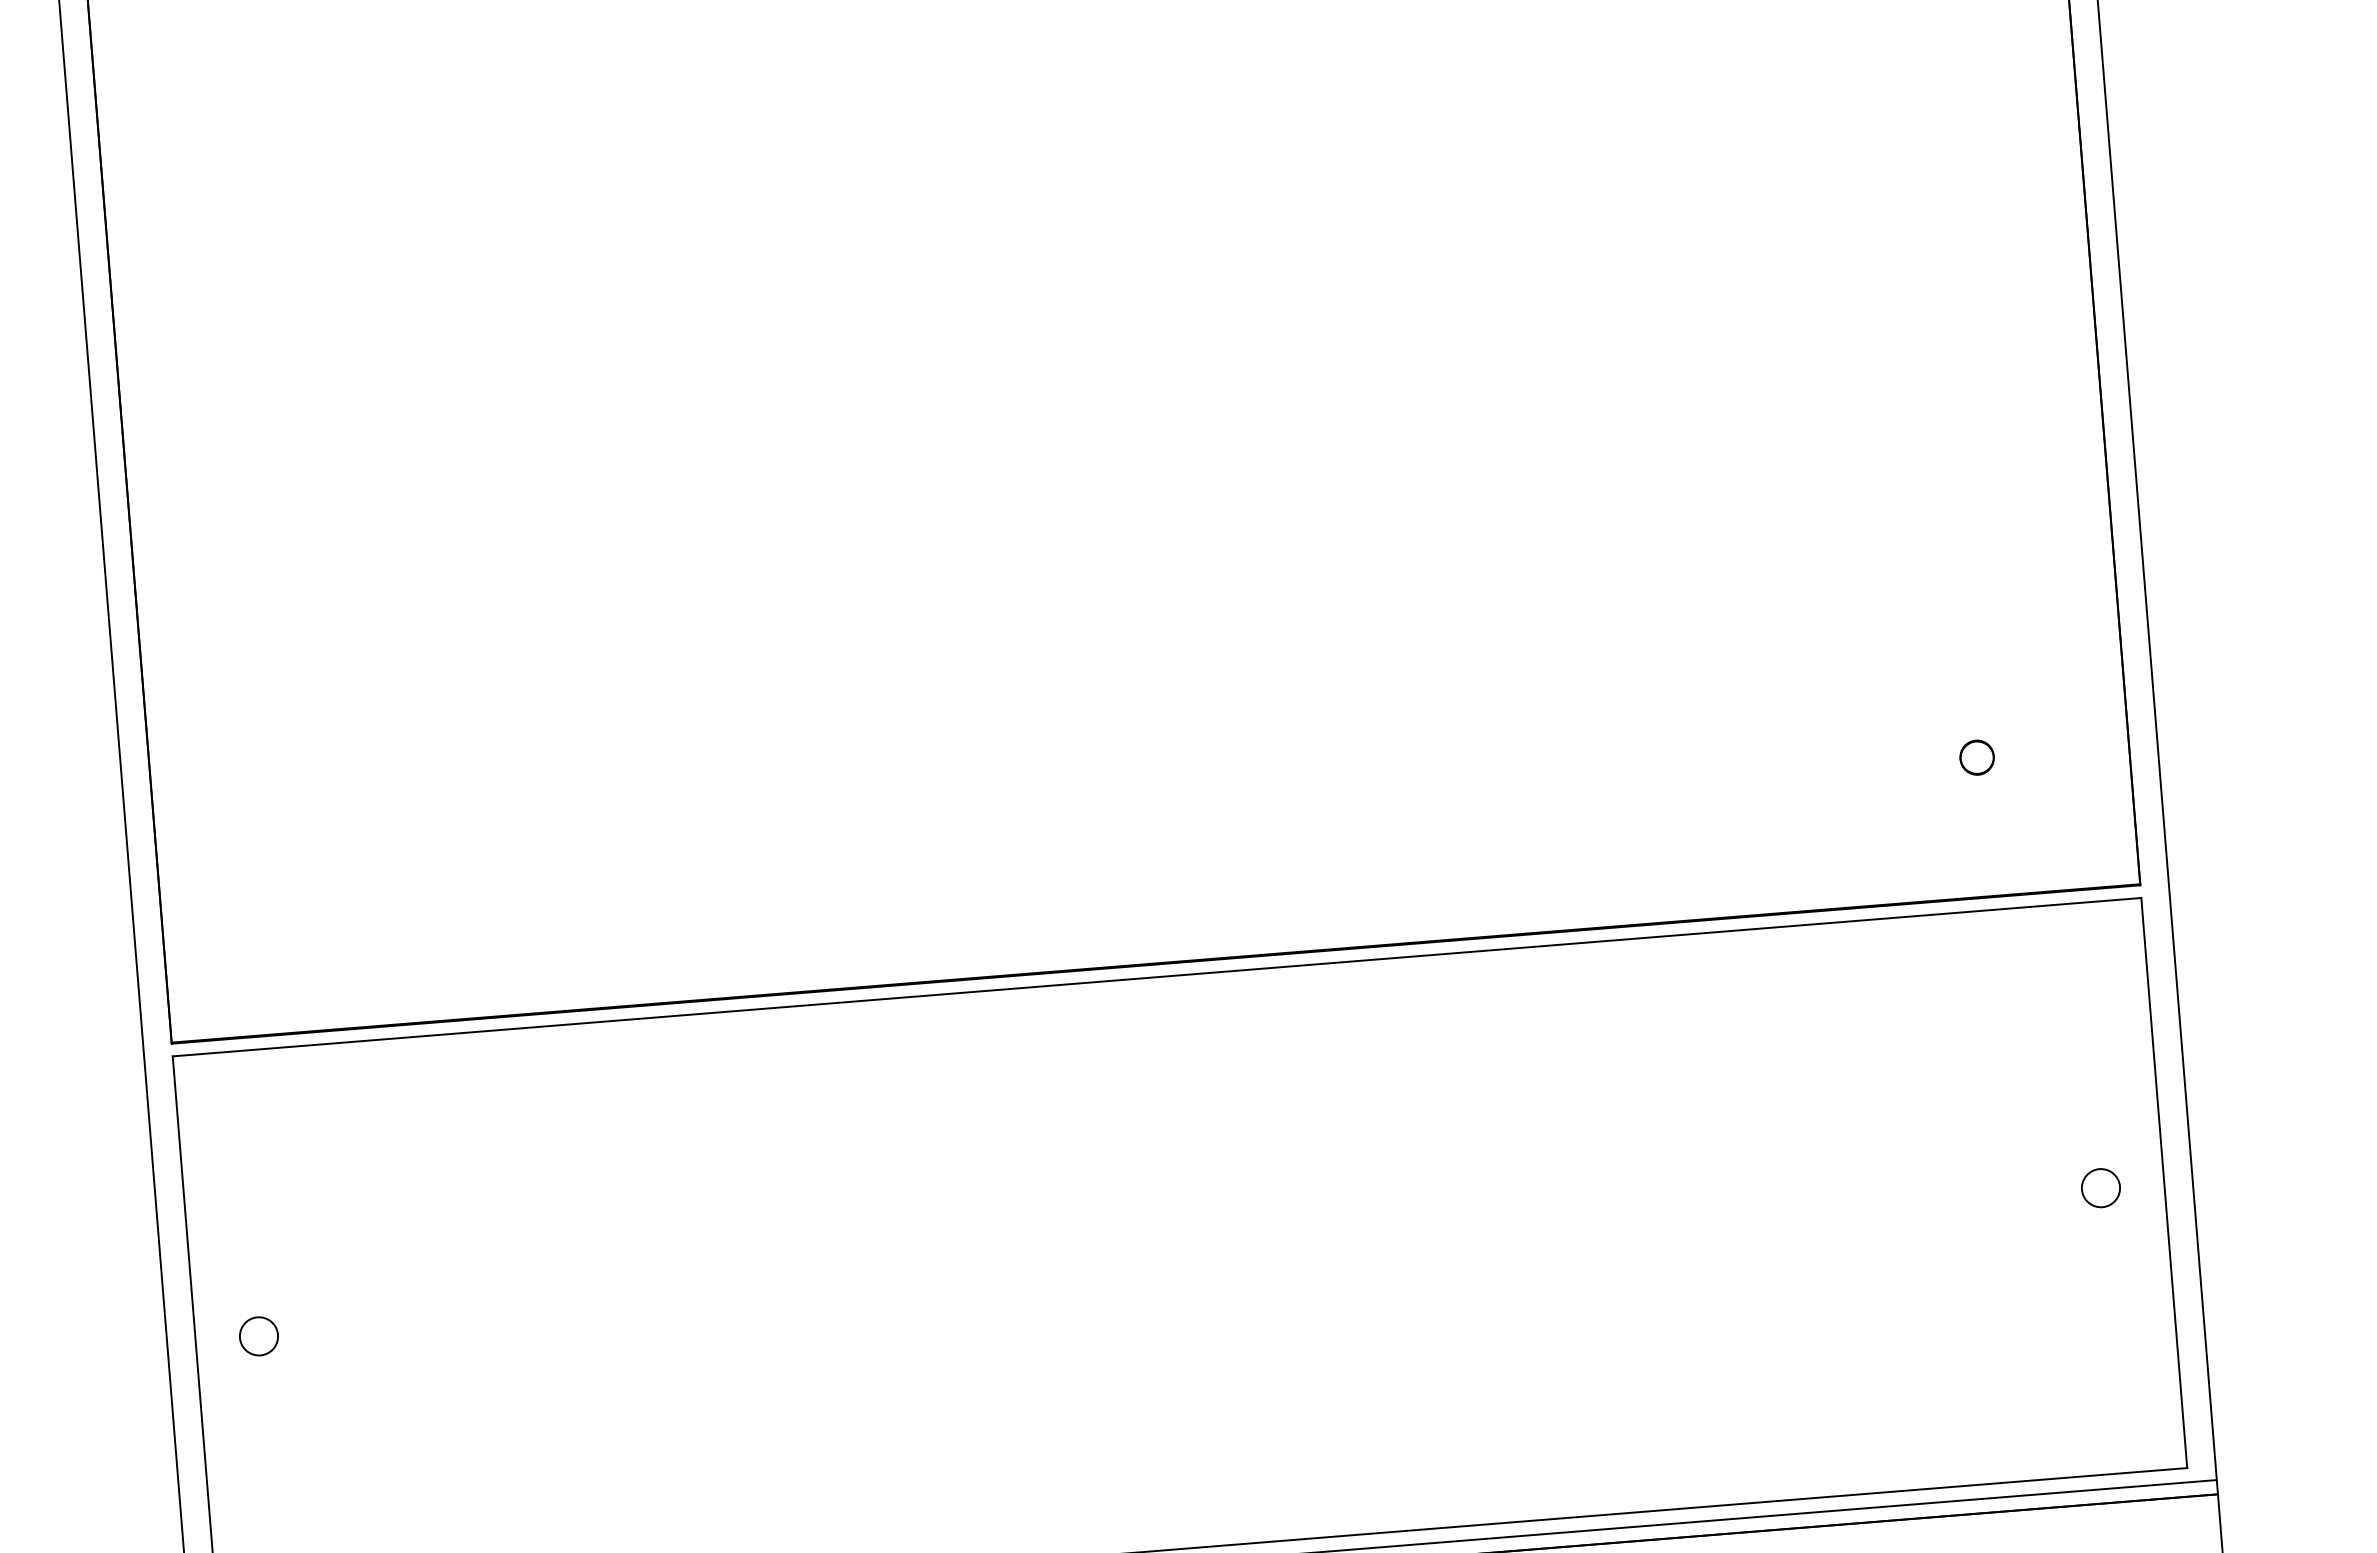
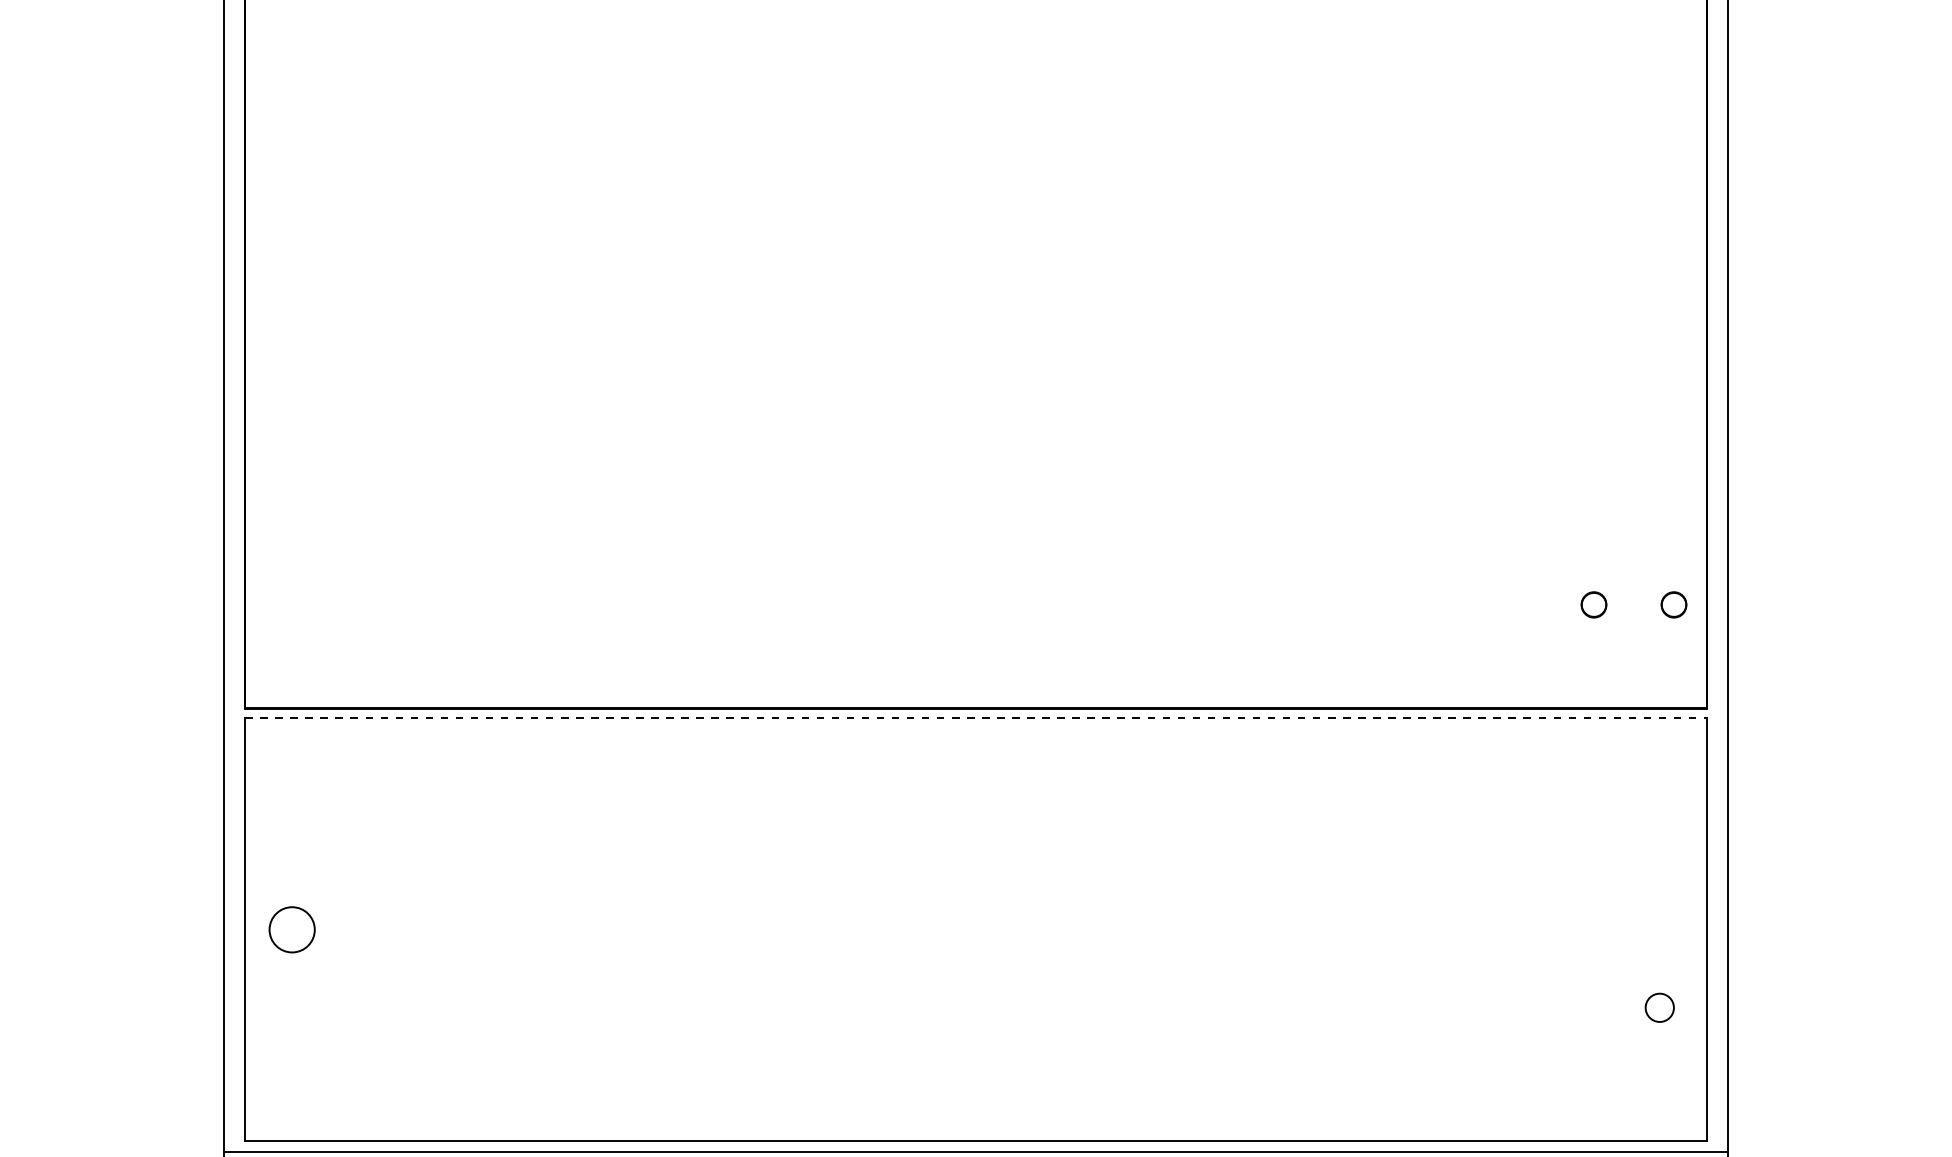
part: (2084, 748) -> (1673, 604), added
line: (1156, 977) -> (975, 718), solid -> dashed
circle: (2100, 1187) -> (1659, 1007), moved
circle: (259, 1335) -> (292, 929), size x1.6

